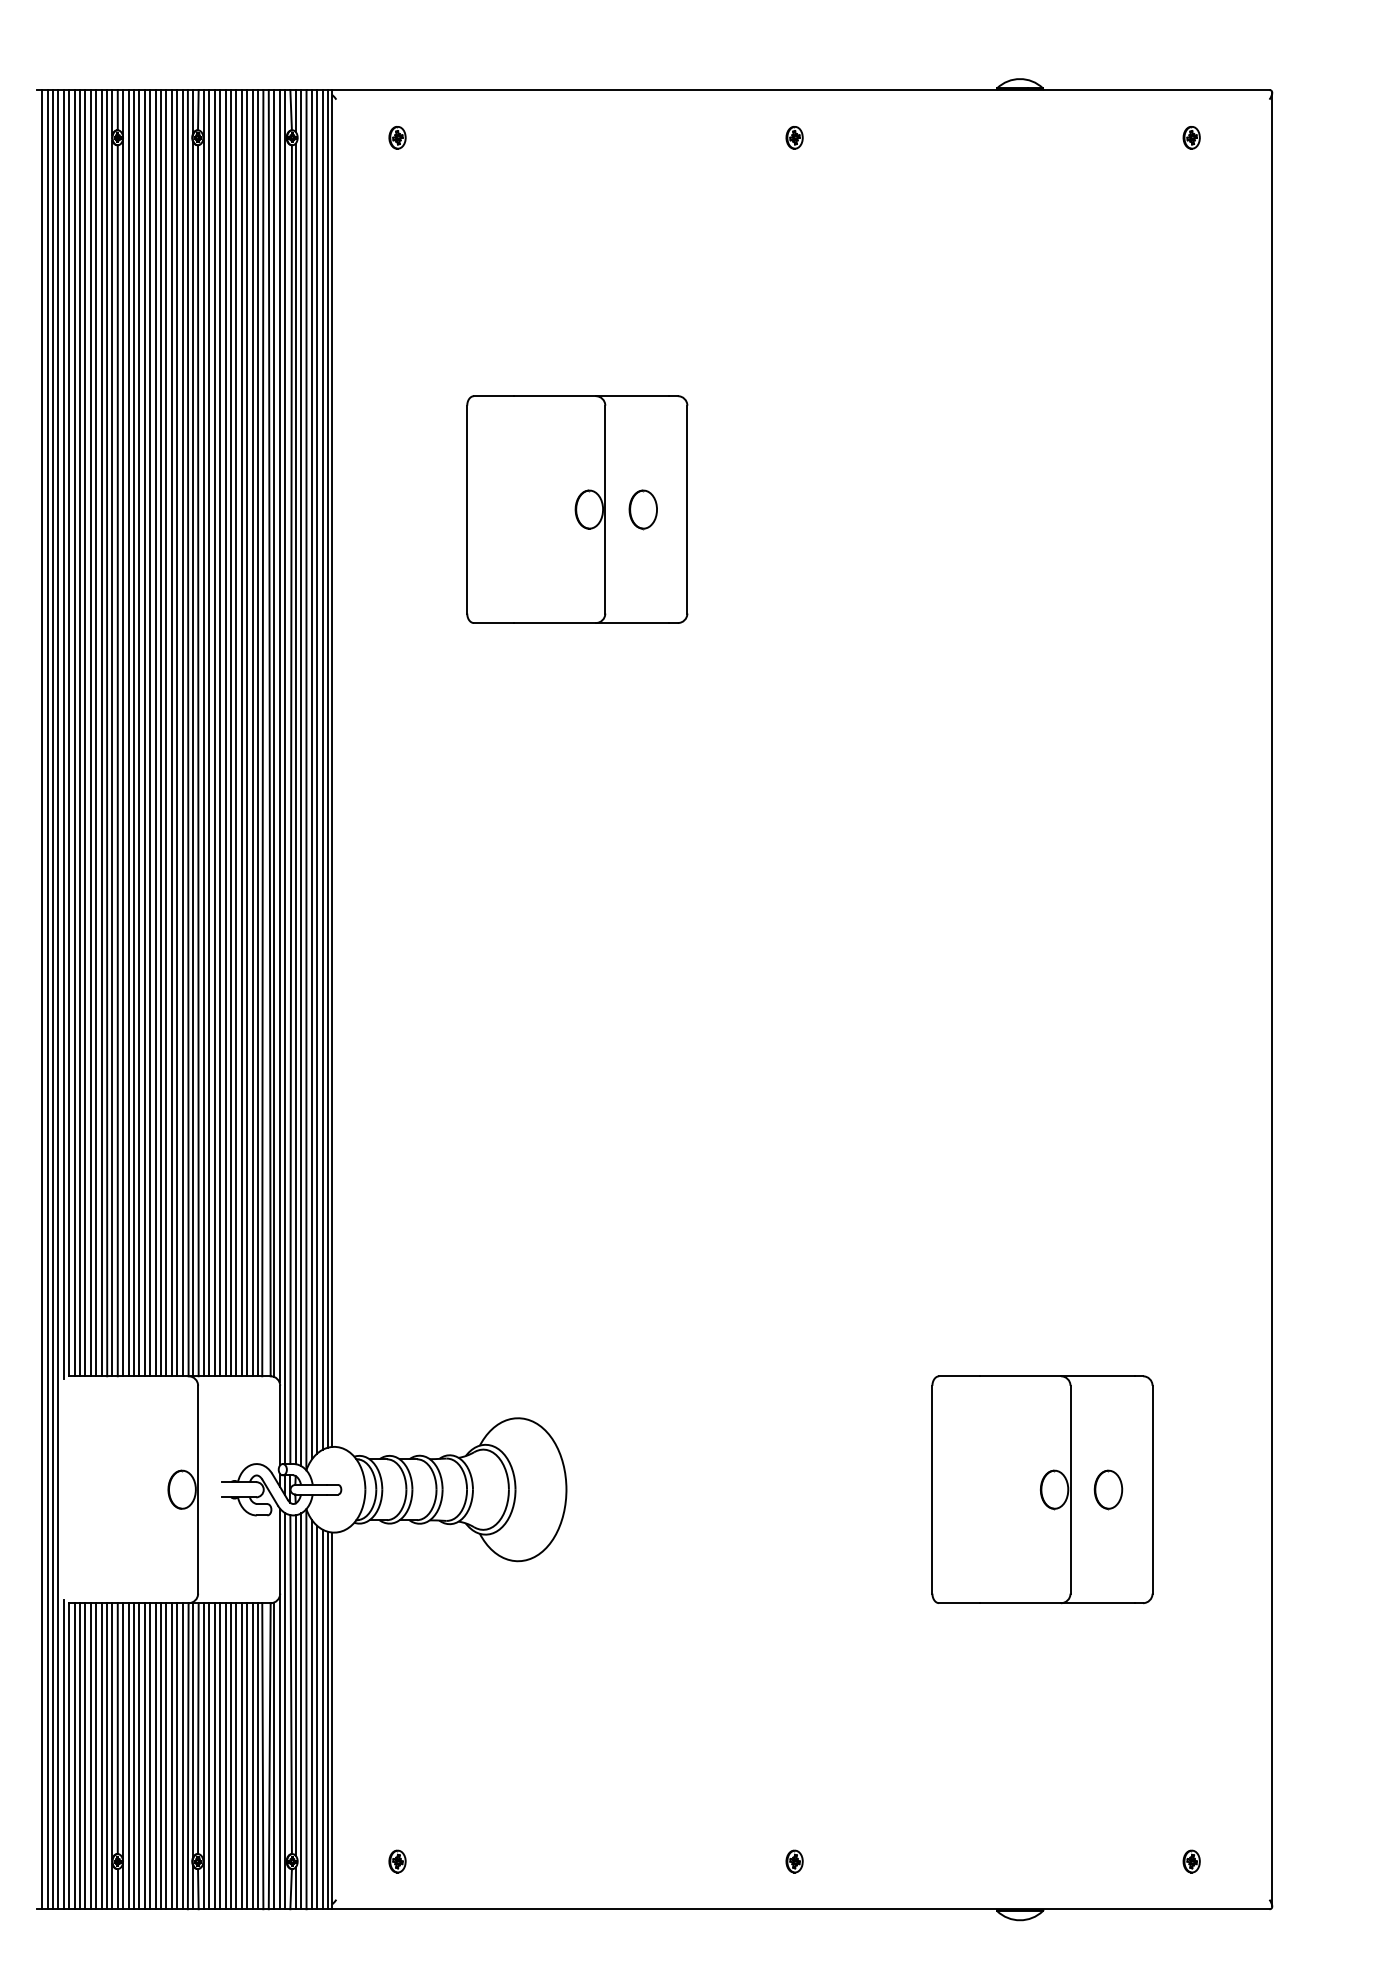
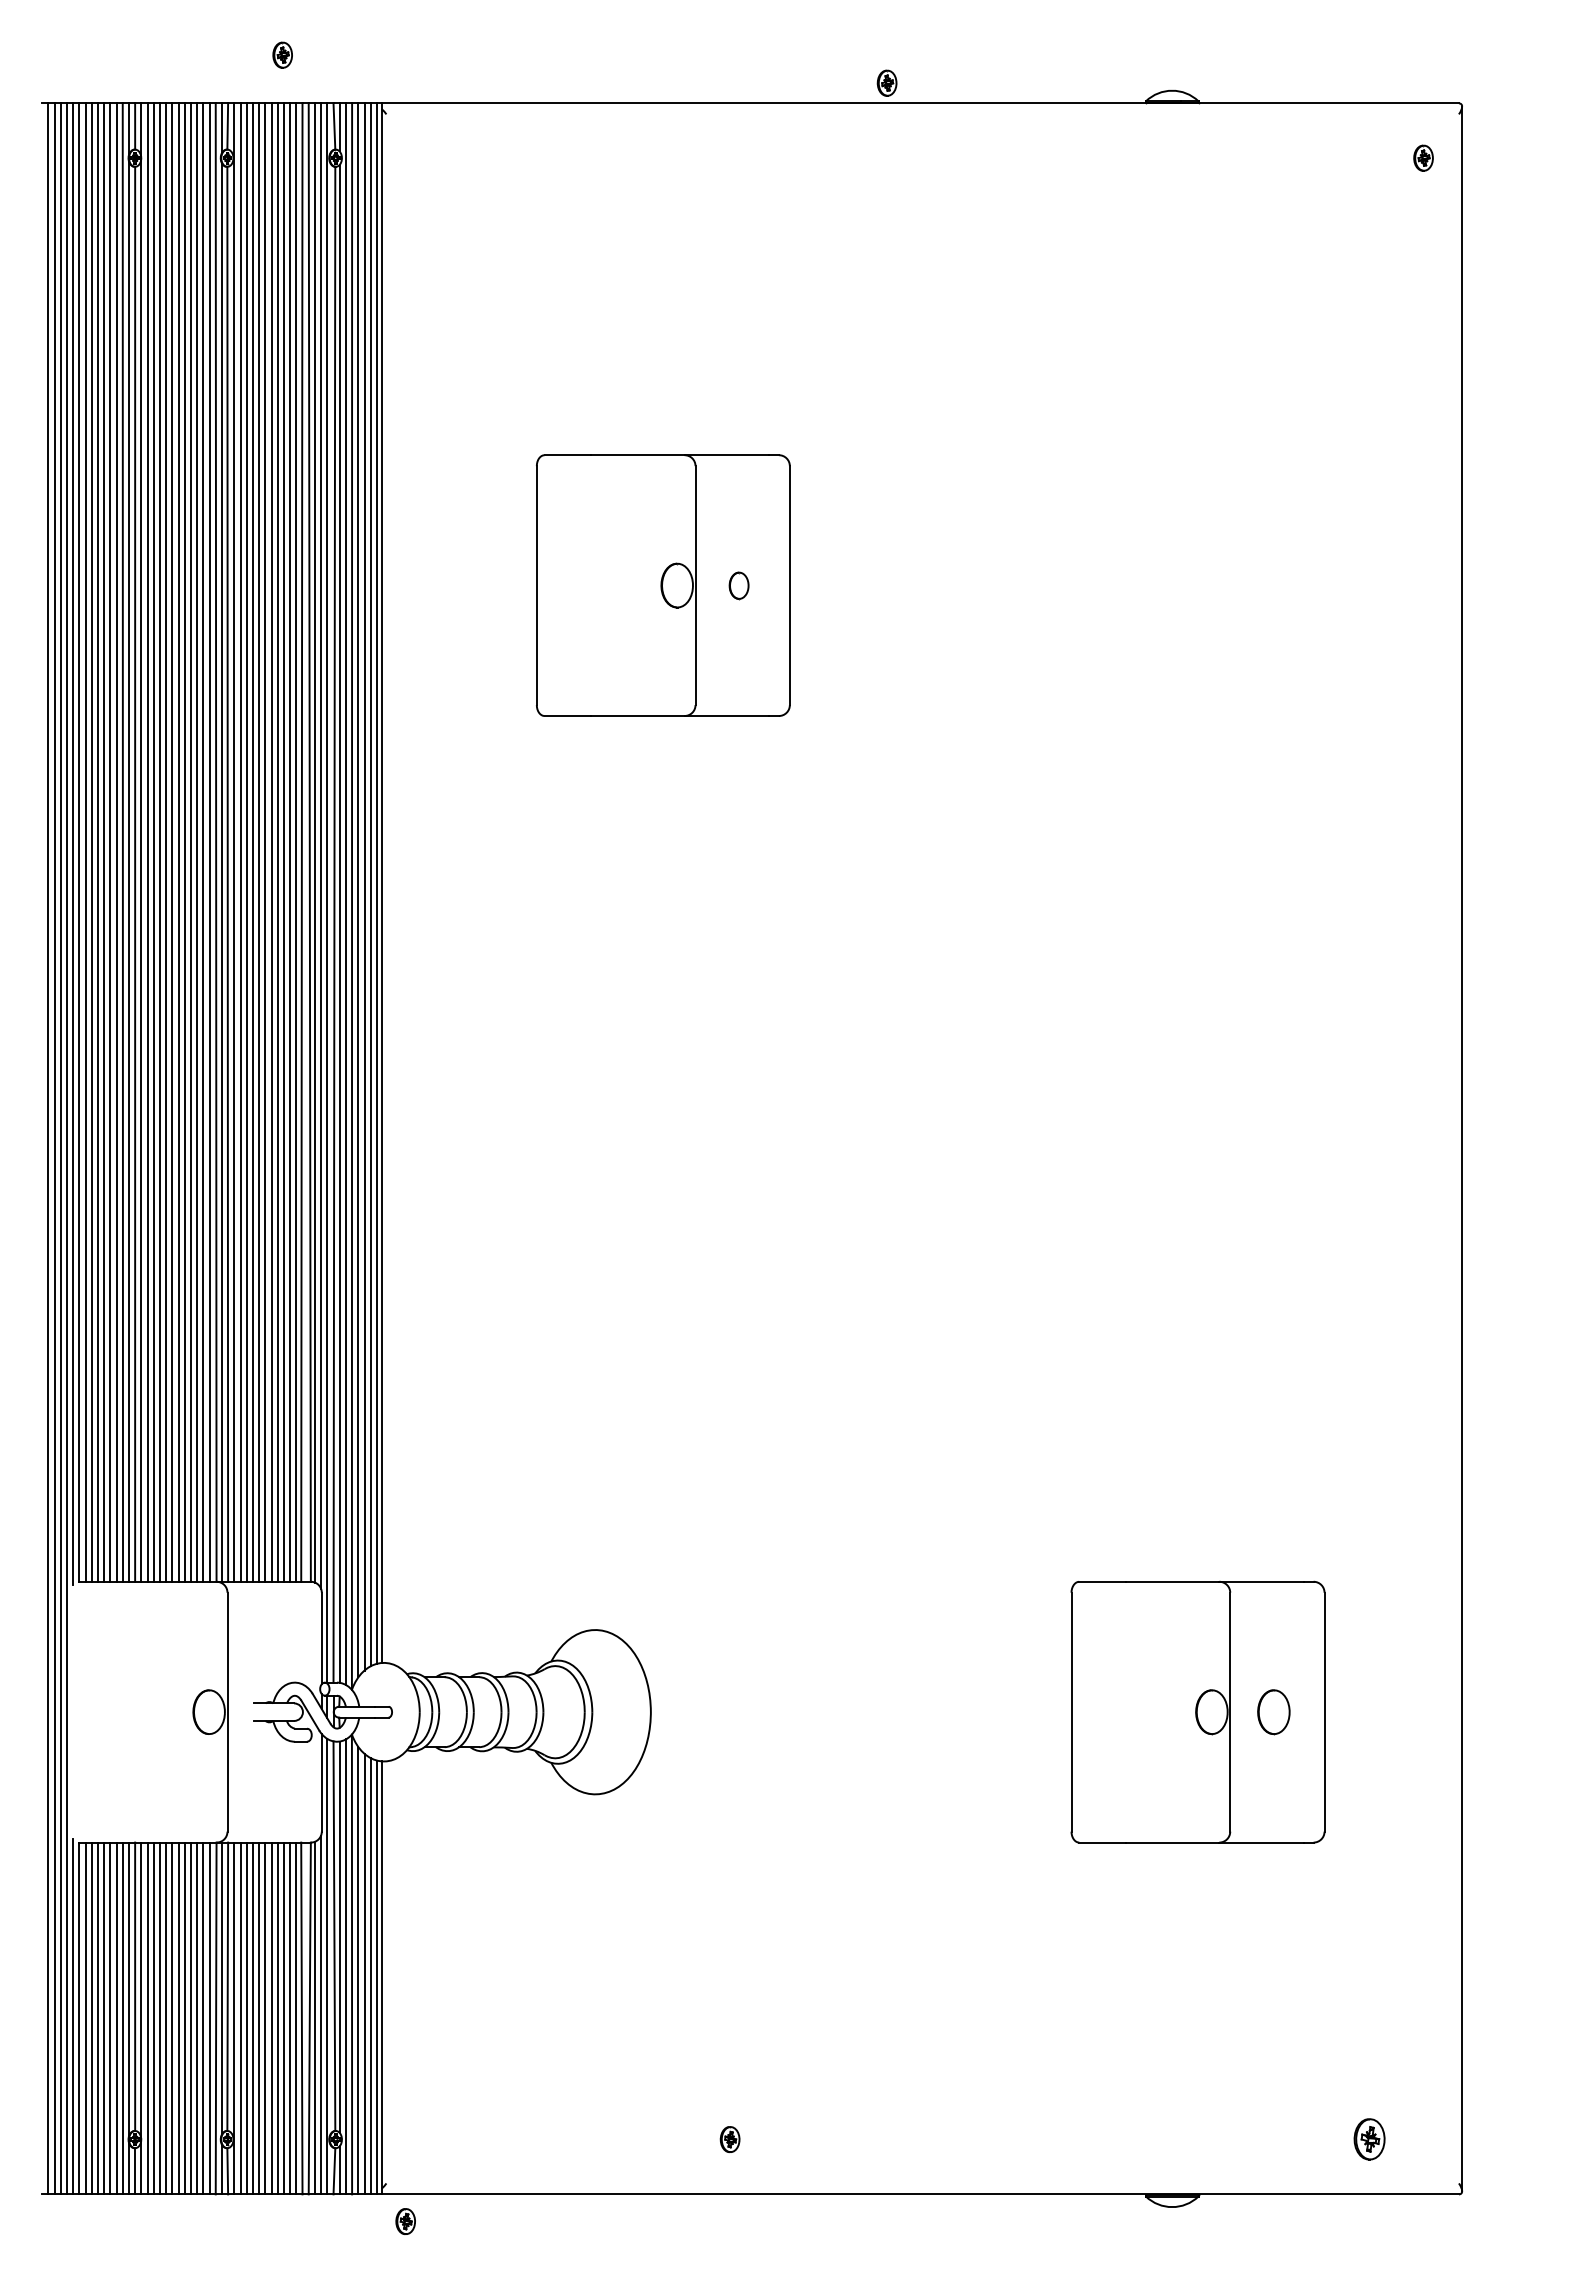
part: (397, 137) -> (282, 54), moved
part: (794, 137) -> (886, 82), moved
part: (1191, 137) -> (1423, 157), moved
part: (642, 509) -> (738, 585), size x0.6
part: (397, 1861) -> (405, 2221), moved
part: (794, 1861) -> (729, 2139), moved
part: (1191, 1861) -> (1369, 2139), size x1.6

